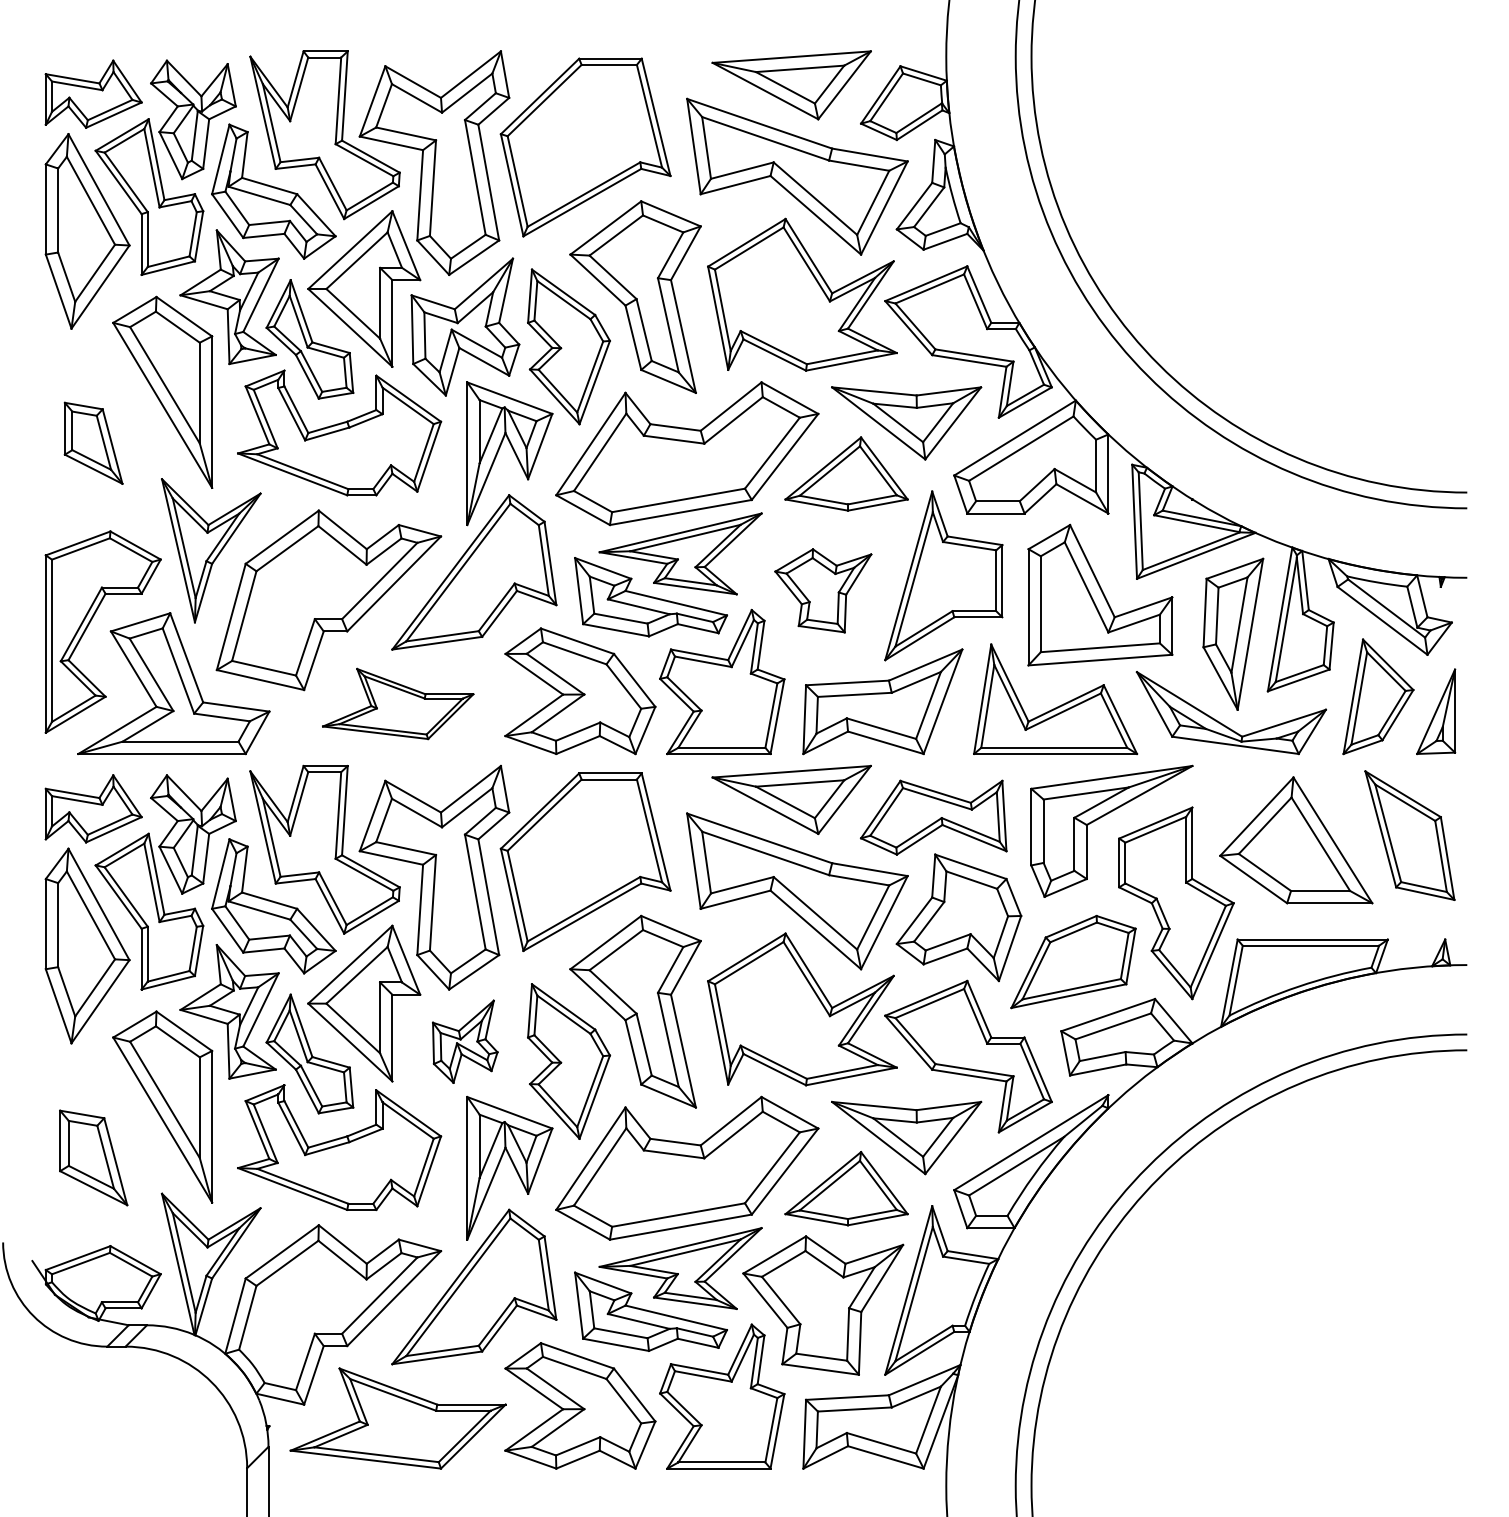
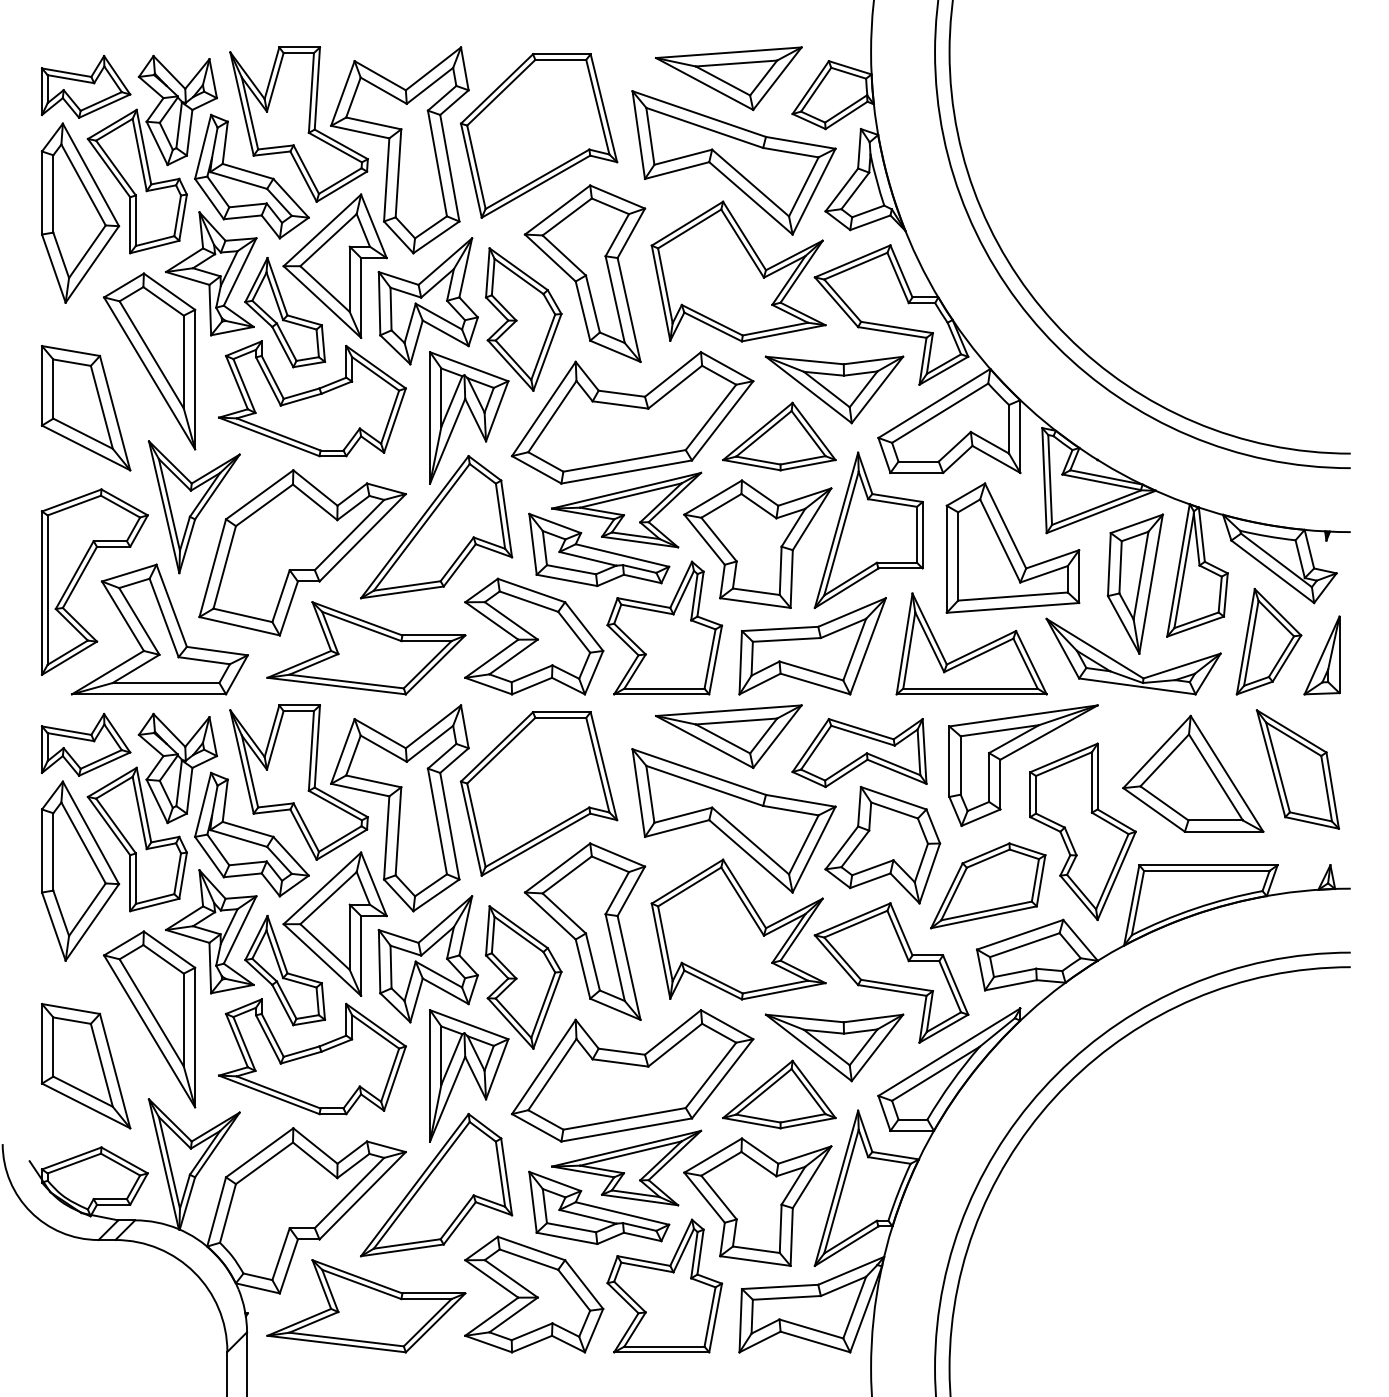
part: (93, 443) -> (85, 408), size x1.67
part: (822, 590) -> (757, 543), size x1.67
part: (398, 704) -> (366, 648), size x1.43
part: (464, 1041) -> (427, 959), size x1.67
part: (93, 1158) -> (85, 1066), size x1.43

